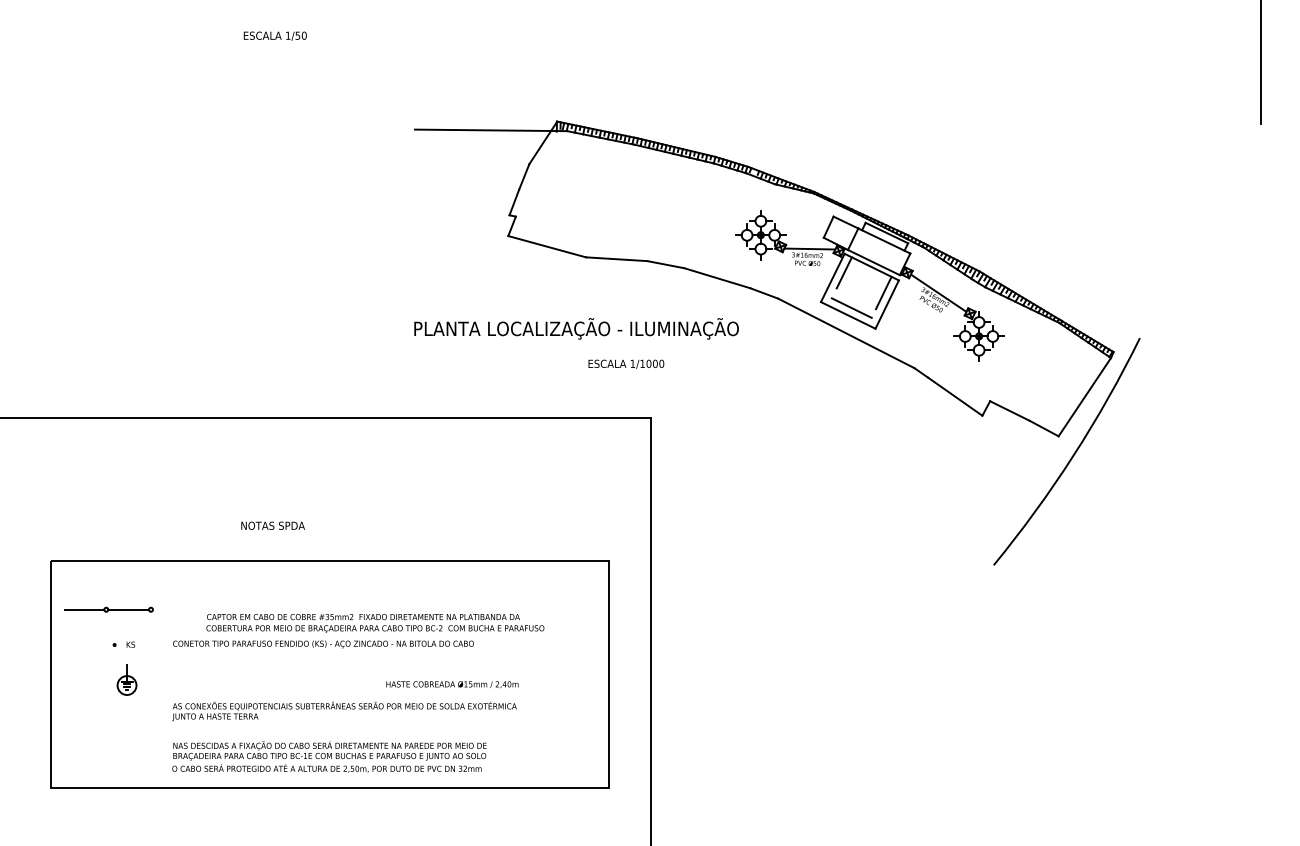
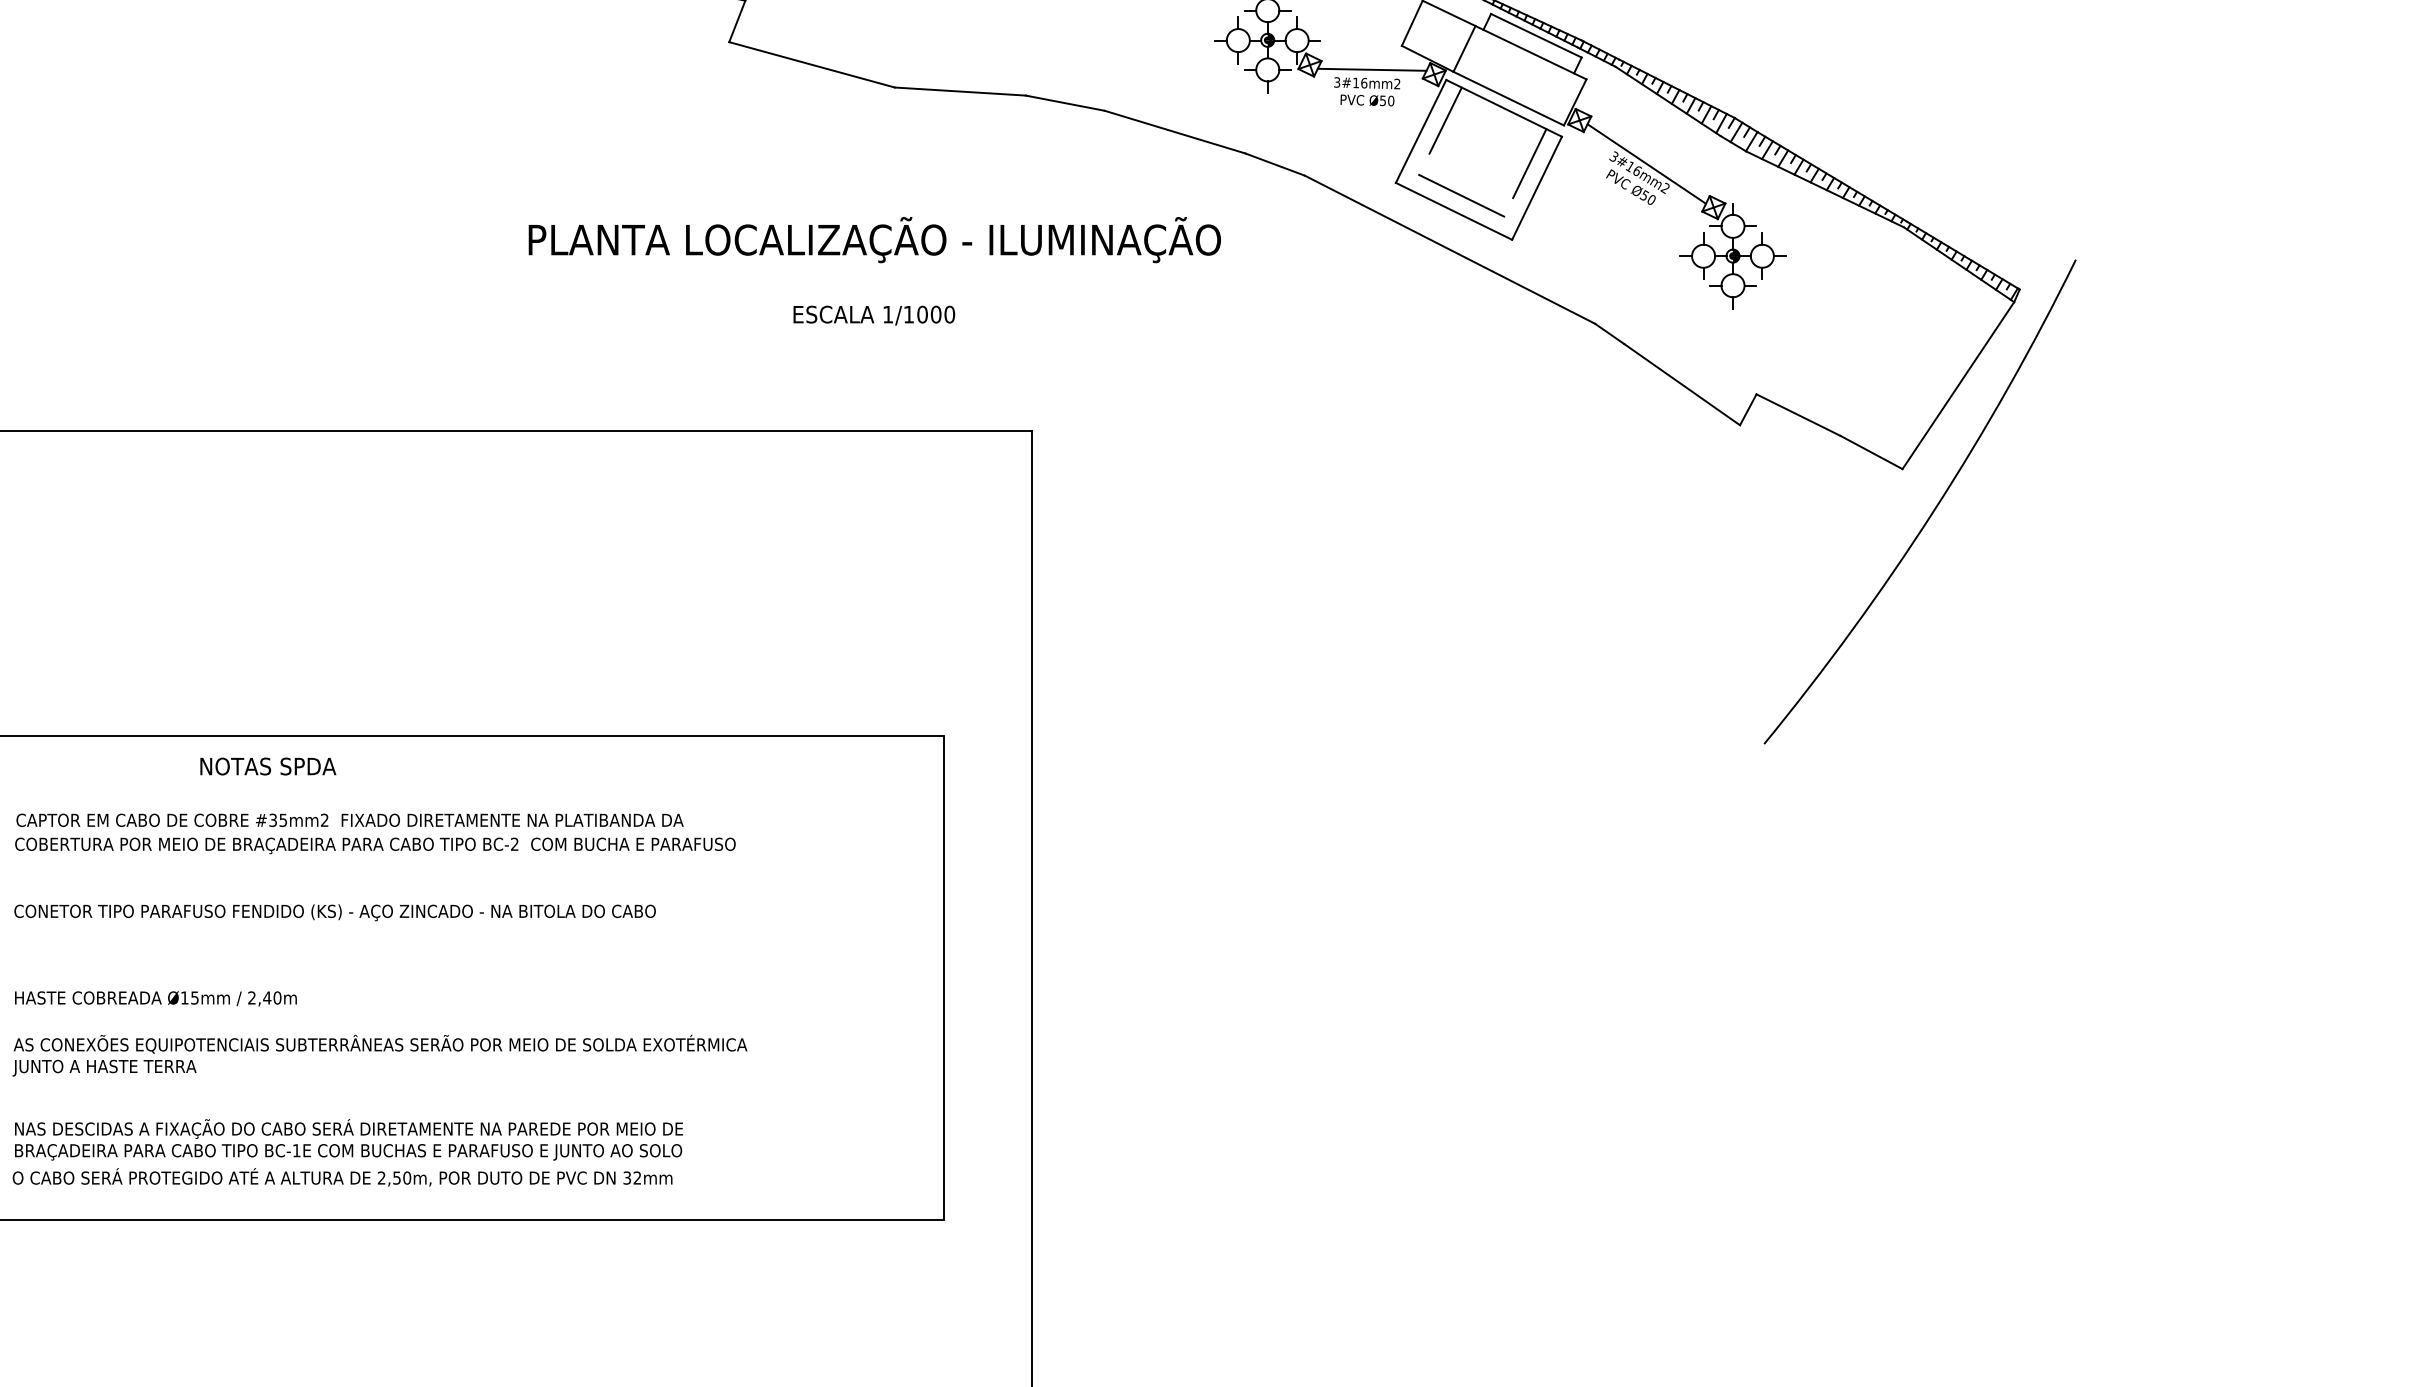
text: (626, 363) -> (874, 313), moved
text: (272, 525) -> (266, 765), moved
text: (375, 623) -> (375, 834), moved
text: (452, 684) -> (156, 998), moved

